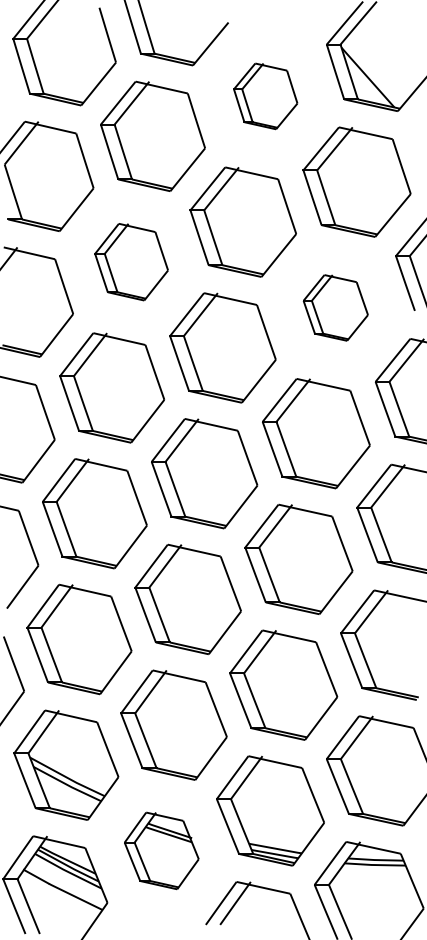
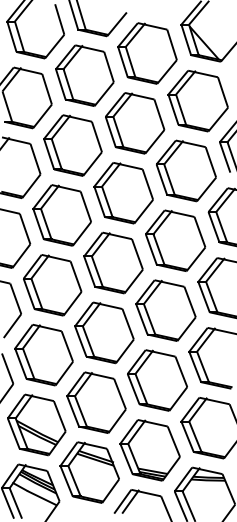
part: (265, 96) -> (147, 53), size x1.67
part: (130, 262) -> (72, 145), size x1.43
part: (335, 307) -> (186, 170), size x1.67
part: (161, 850) -> (89, 472), size x1.43

